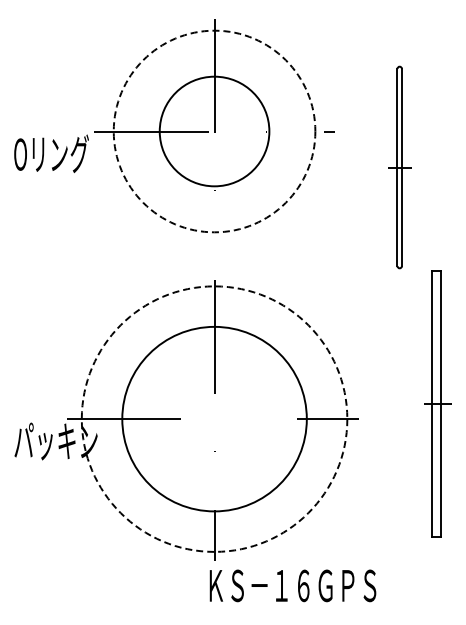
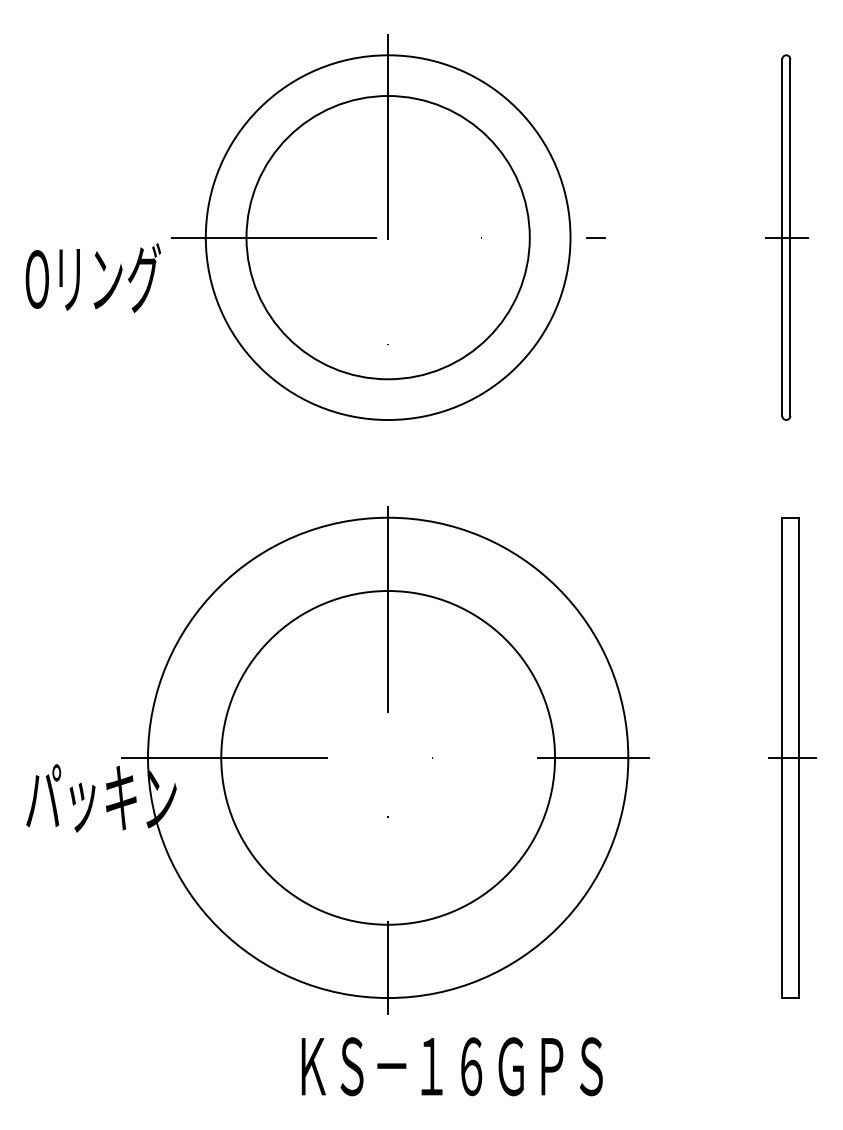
circle: (214, 131) -> (388, 237), dashed -> solid
circle: (214, 131) -> (388, 237), size x1.43
part: (399, 167) -> (785, 237), moved
part: (437, 403) -> (791, 756), moved
circle: (214, 418) -> (388, 756), dashed -> solid
text: (292, 585) -> (451, 1066), moved

